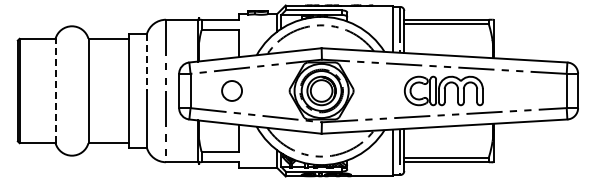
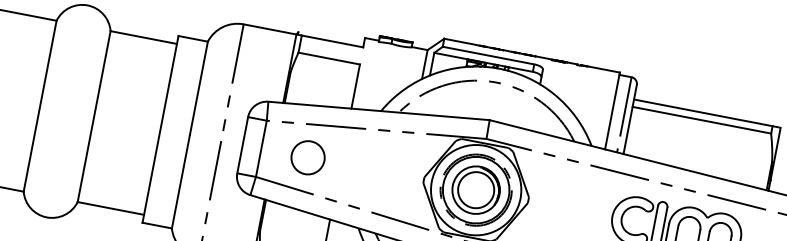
line: (146, 63) -> (197, 89), dashed -> solid
line: (55, 90) -> (40, 105), dashed -> solid
circle: (231, 90) -> (307, 156), moved

